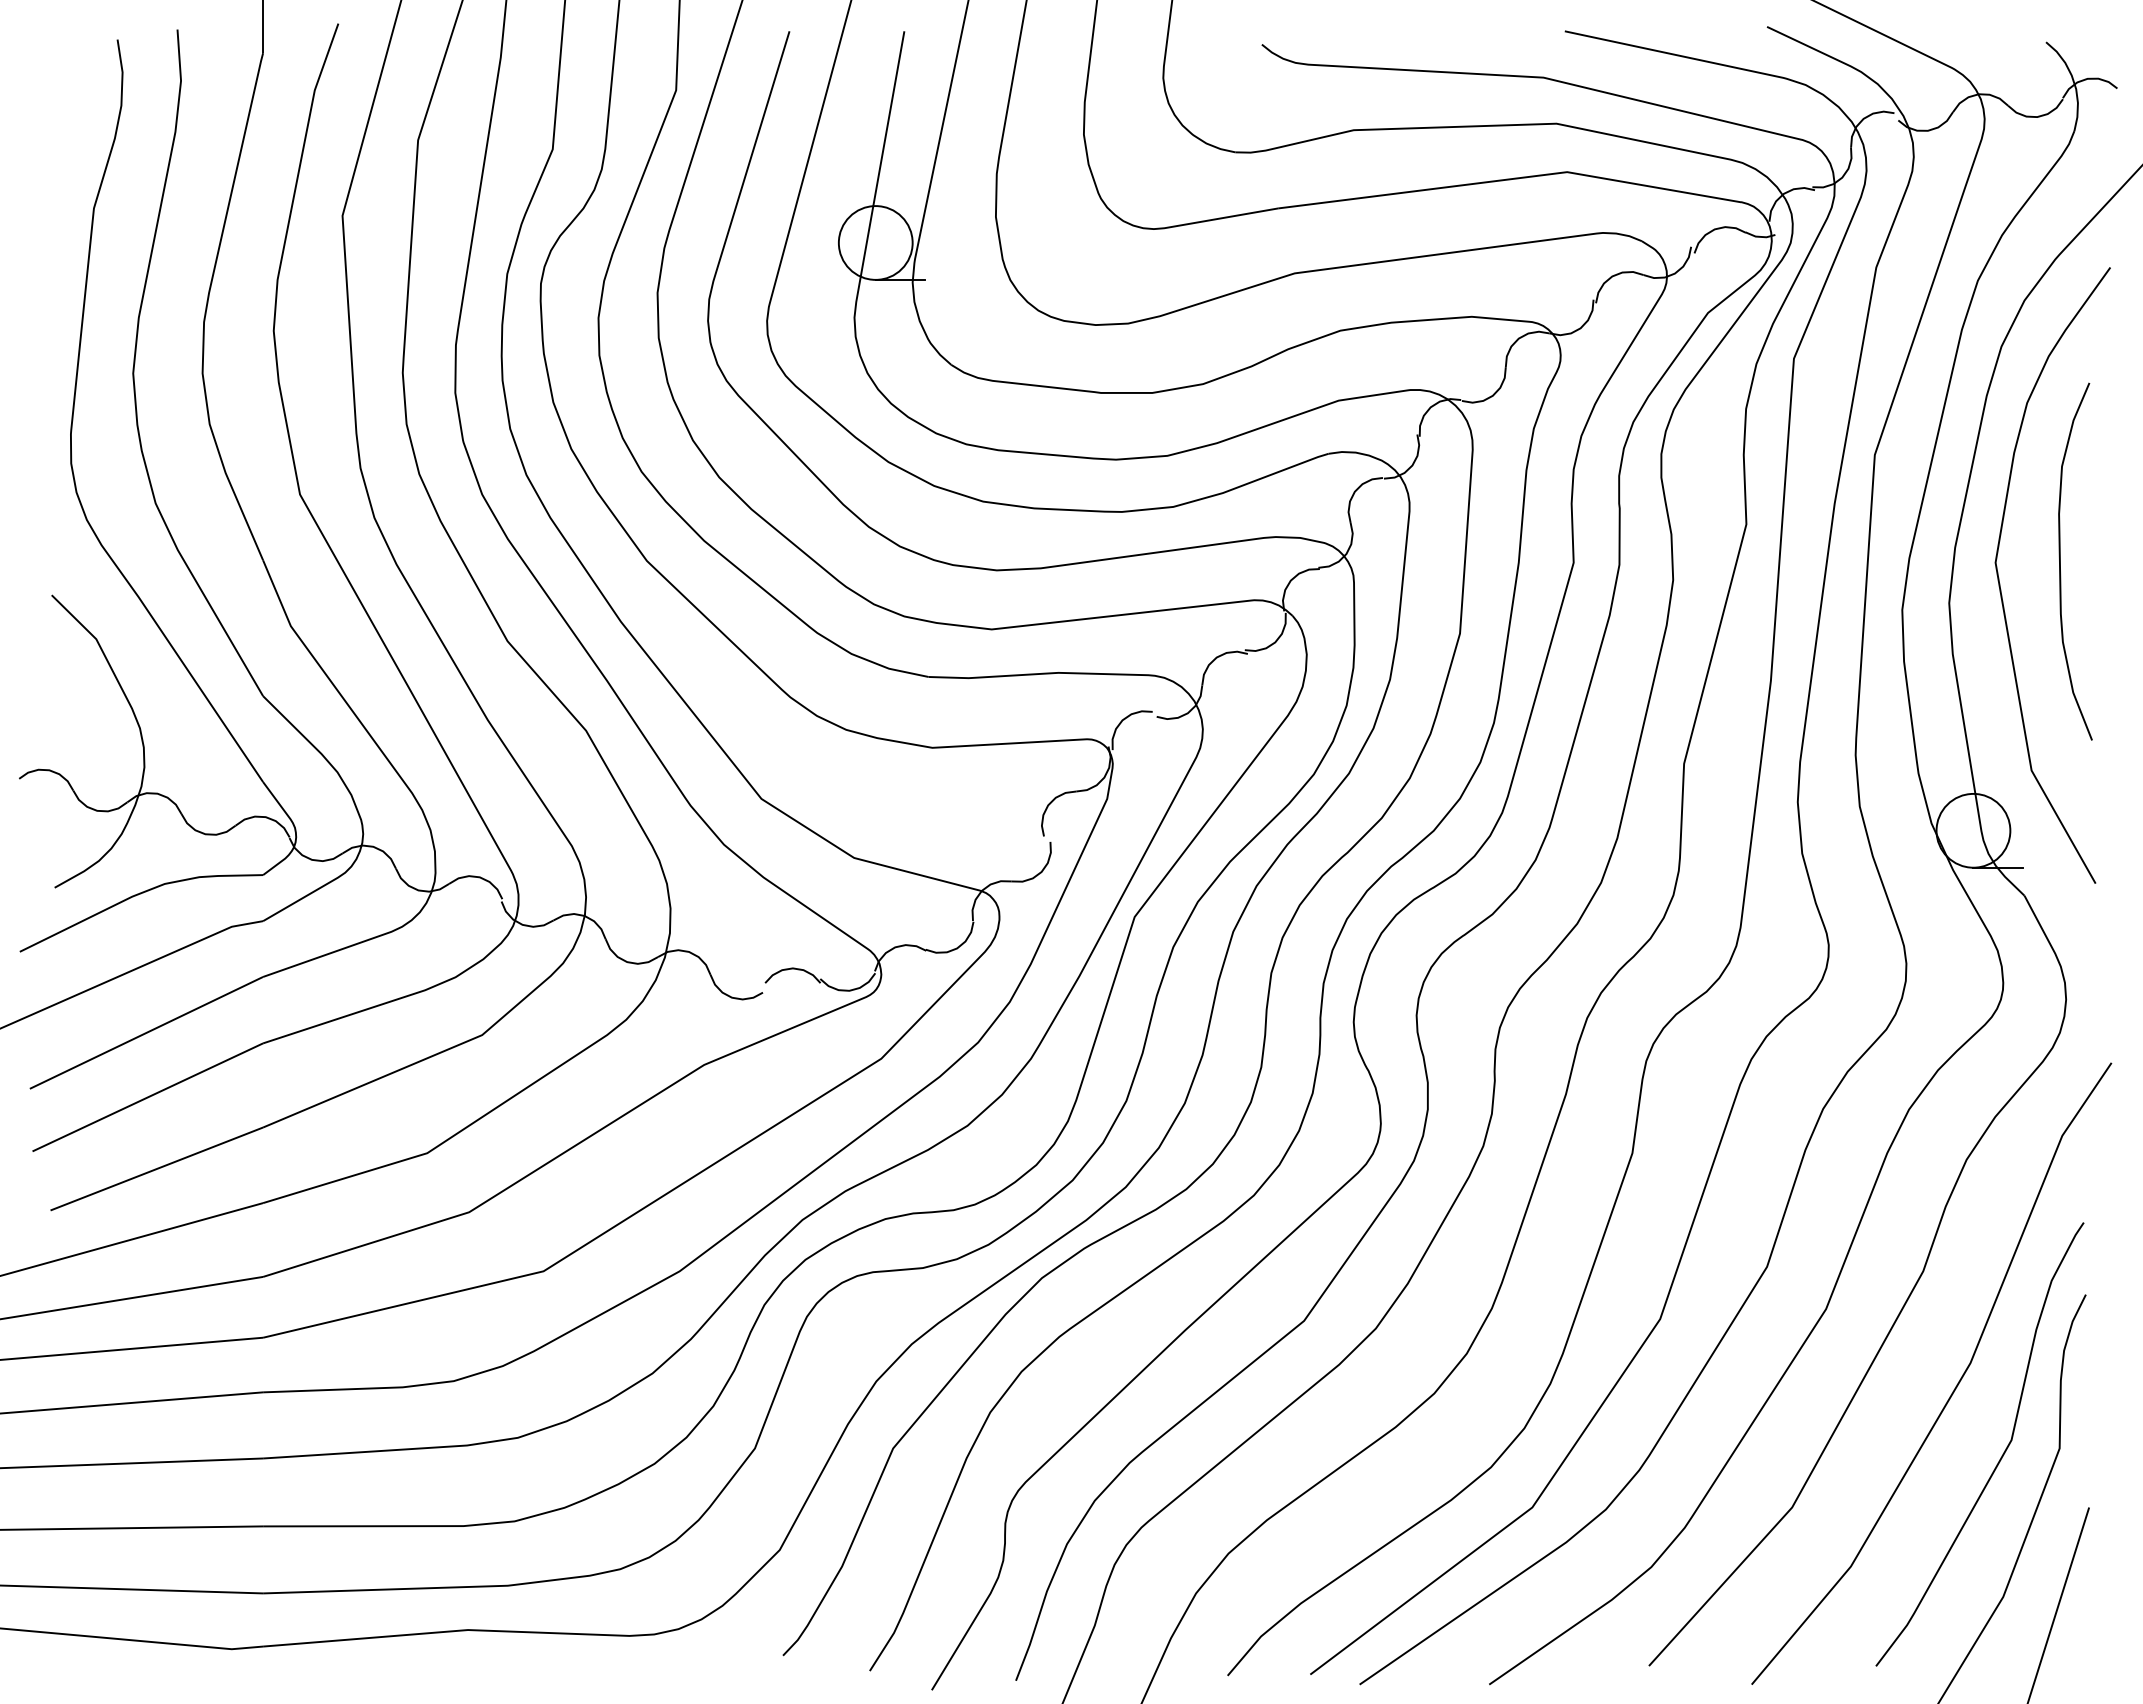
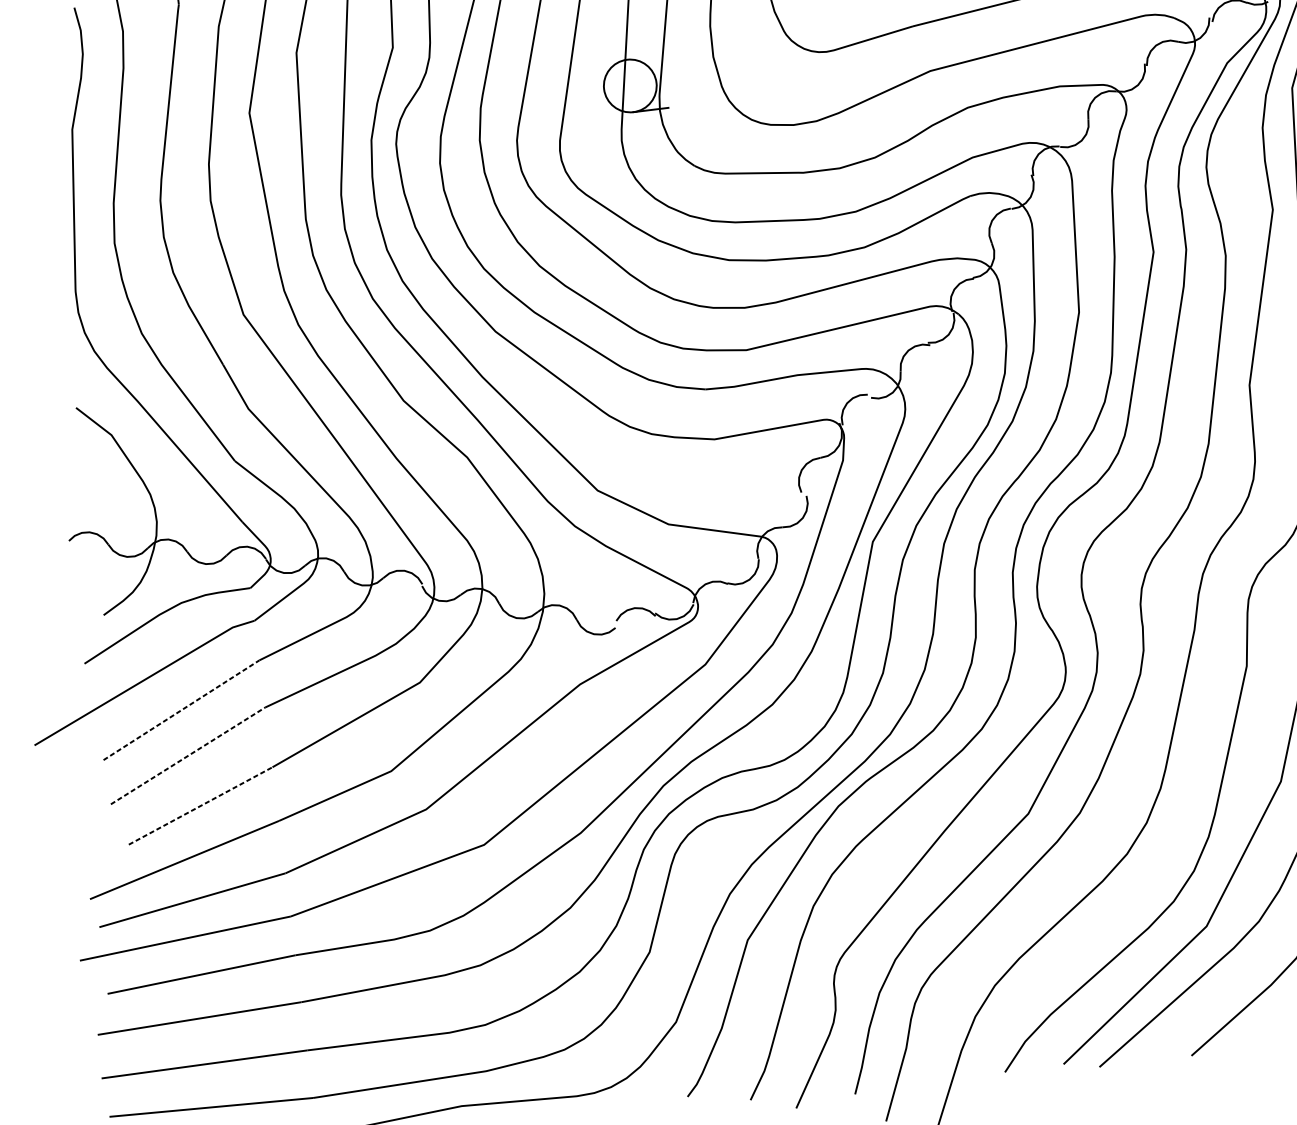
line: (146, 1032) -> (181, 709), solid -> dashed
line: (148, 1097) -> (188, 755), solid -> dashed
line: (157, 1168) -> (201, 805), solid -> dashed

